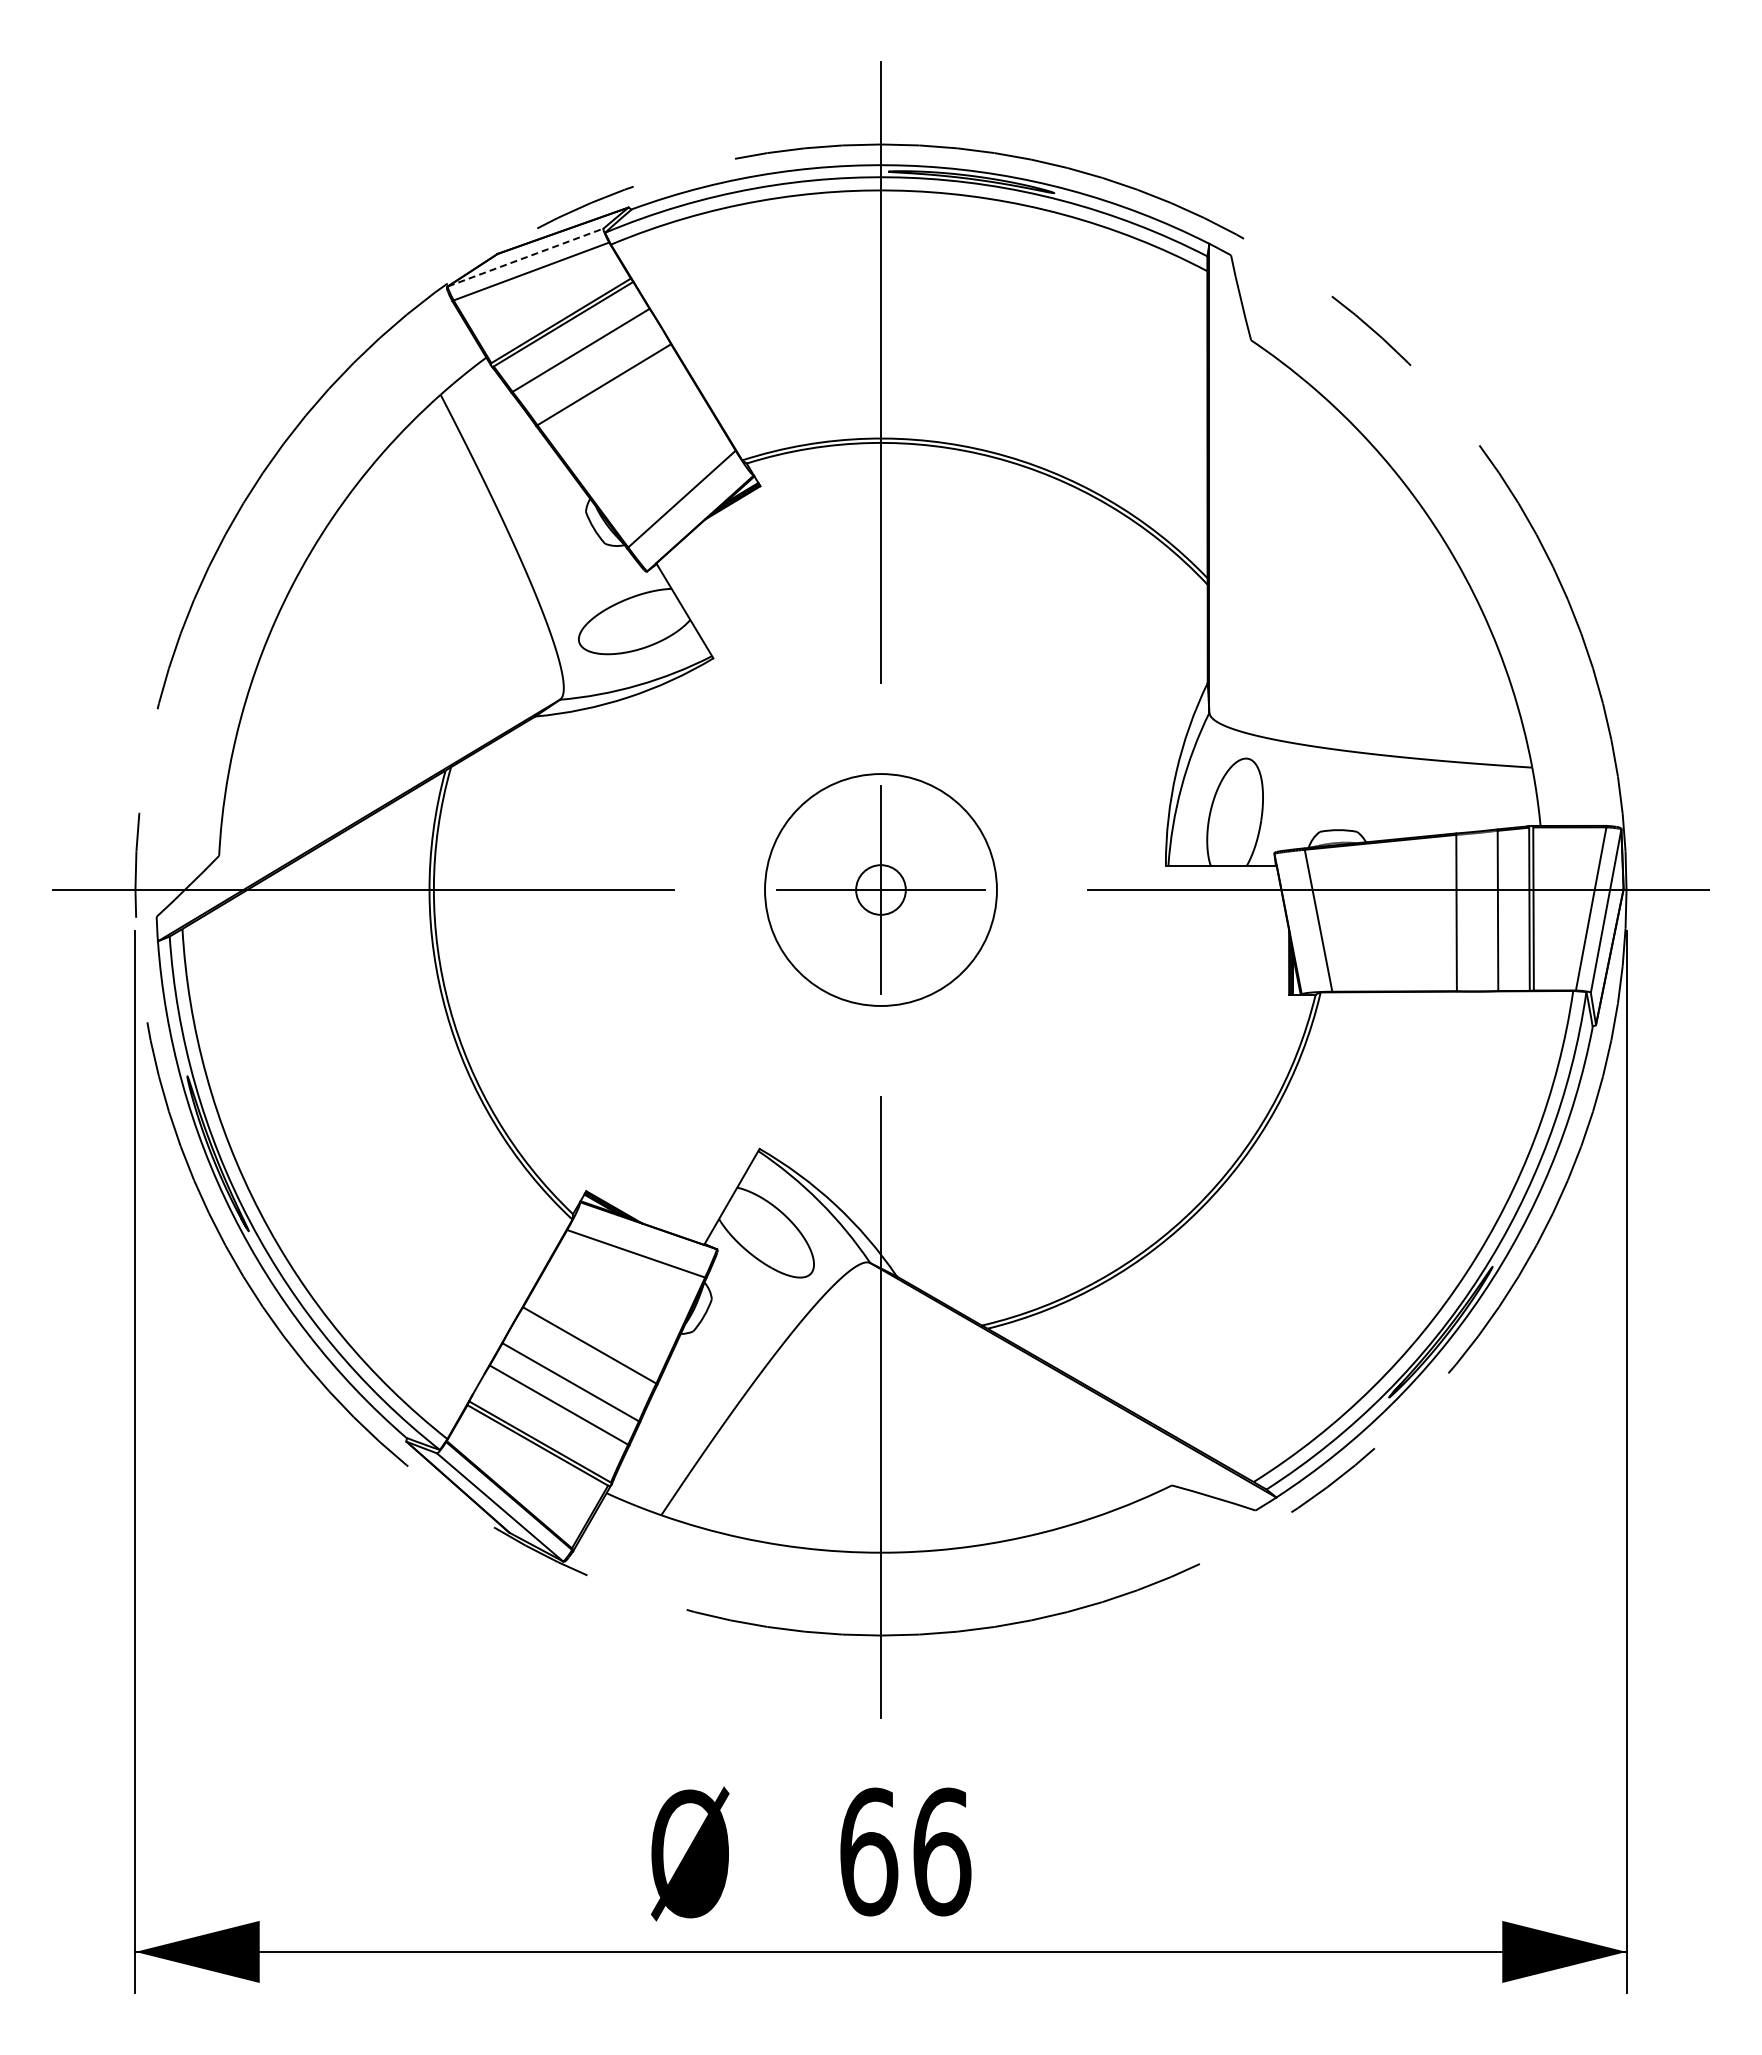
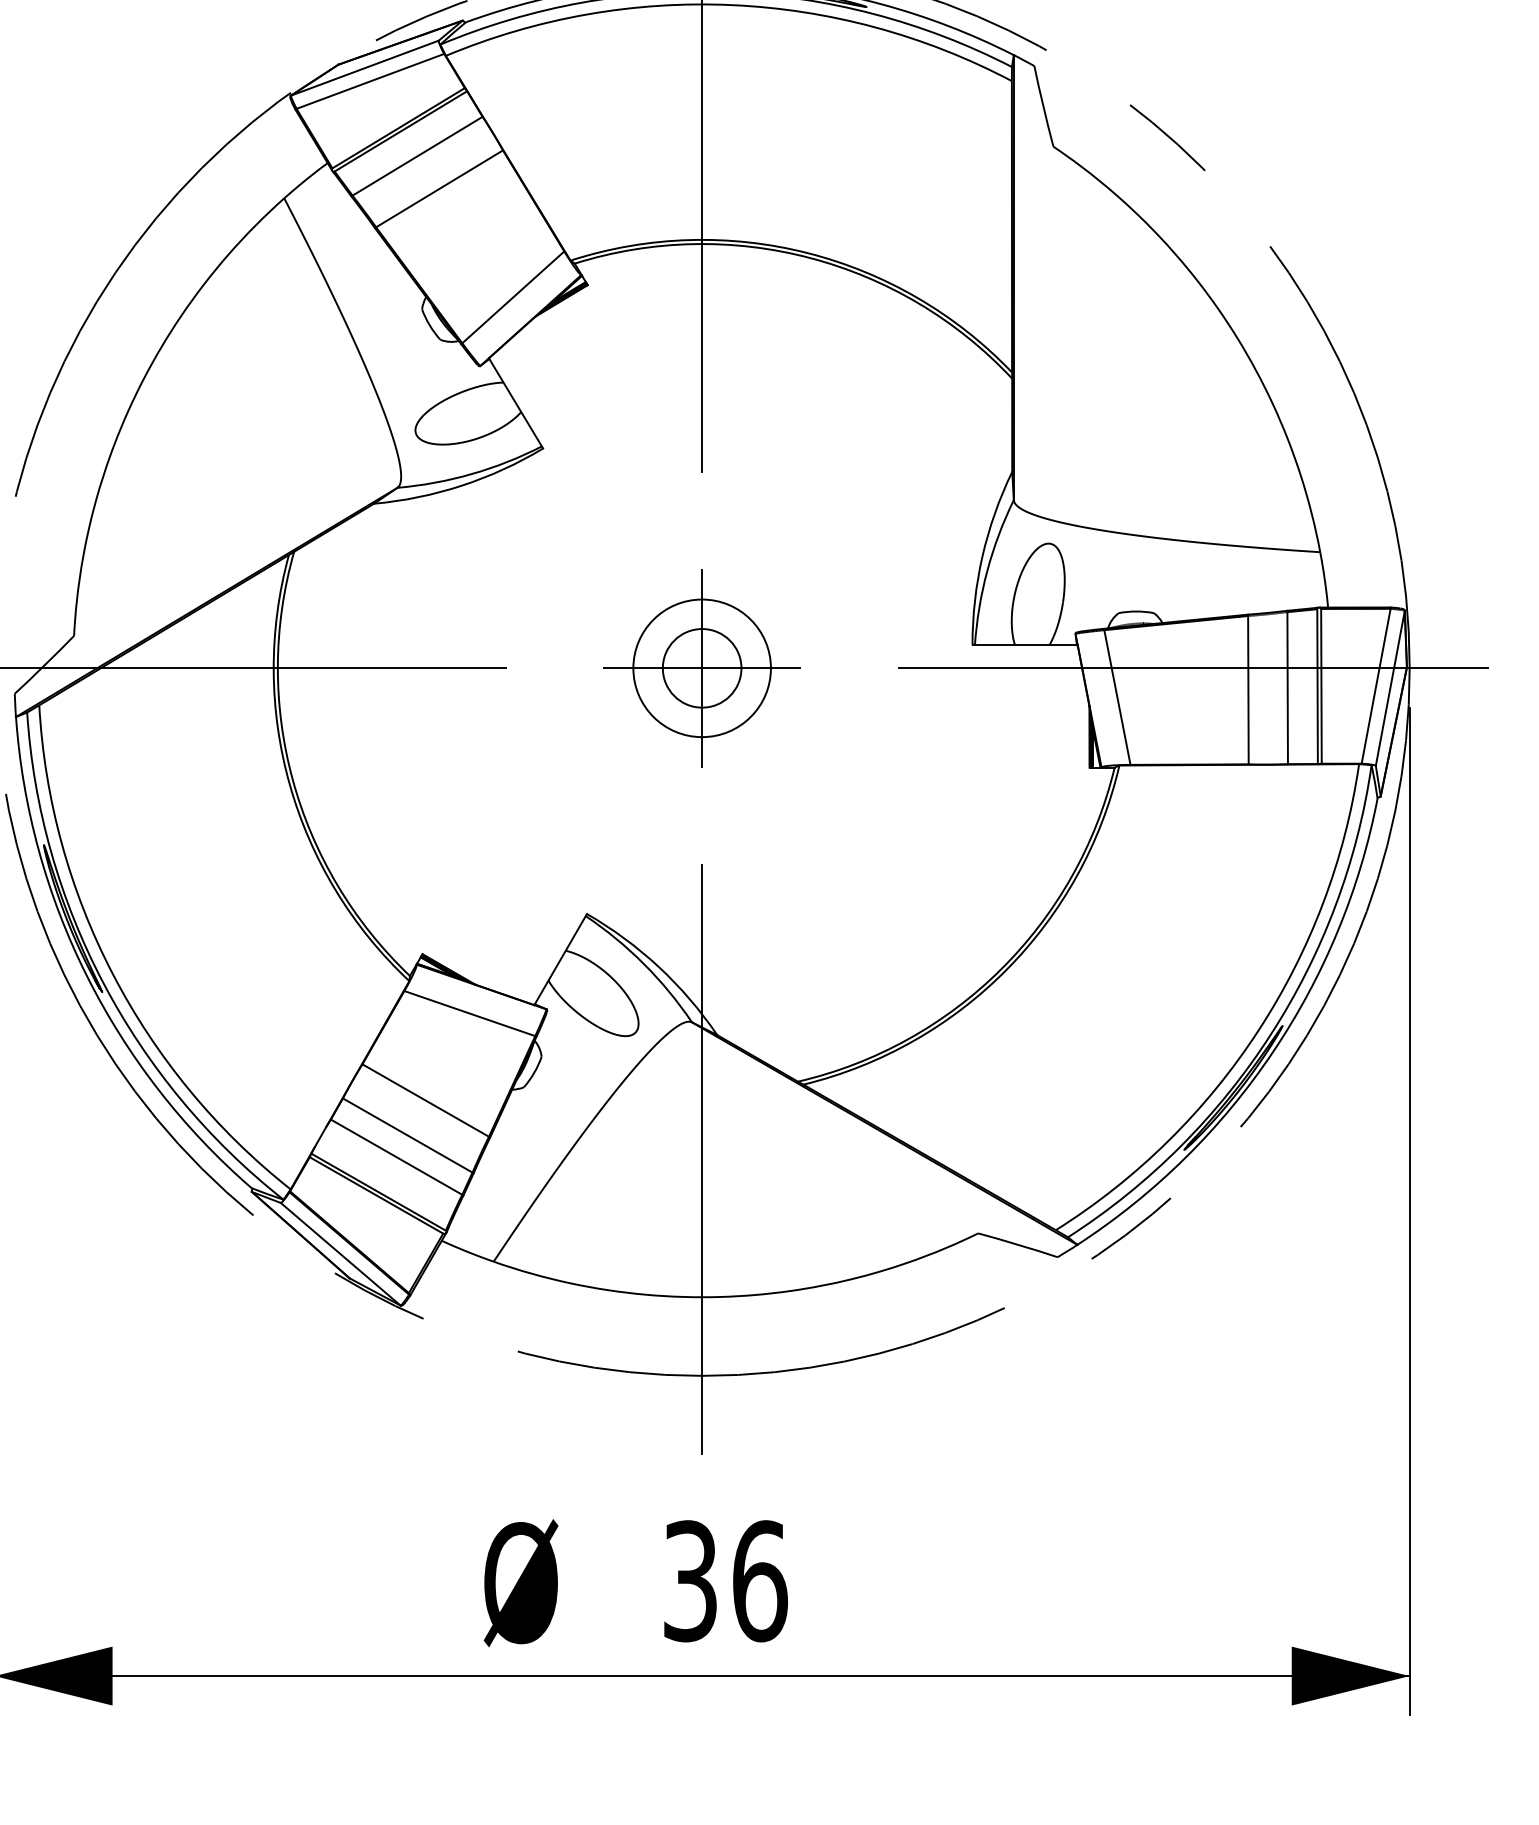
line: (526, 257) -> (365, 68), dashed -> solid
circle: (880, 889) -> (701, 667), size x0.62
circle: (880, 889) -> (701, 667), size x1.67
text: (869, 1851) -> (691, 1580), 66 -> 36

